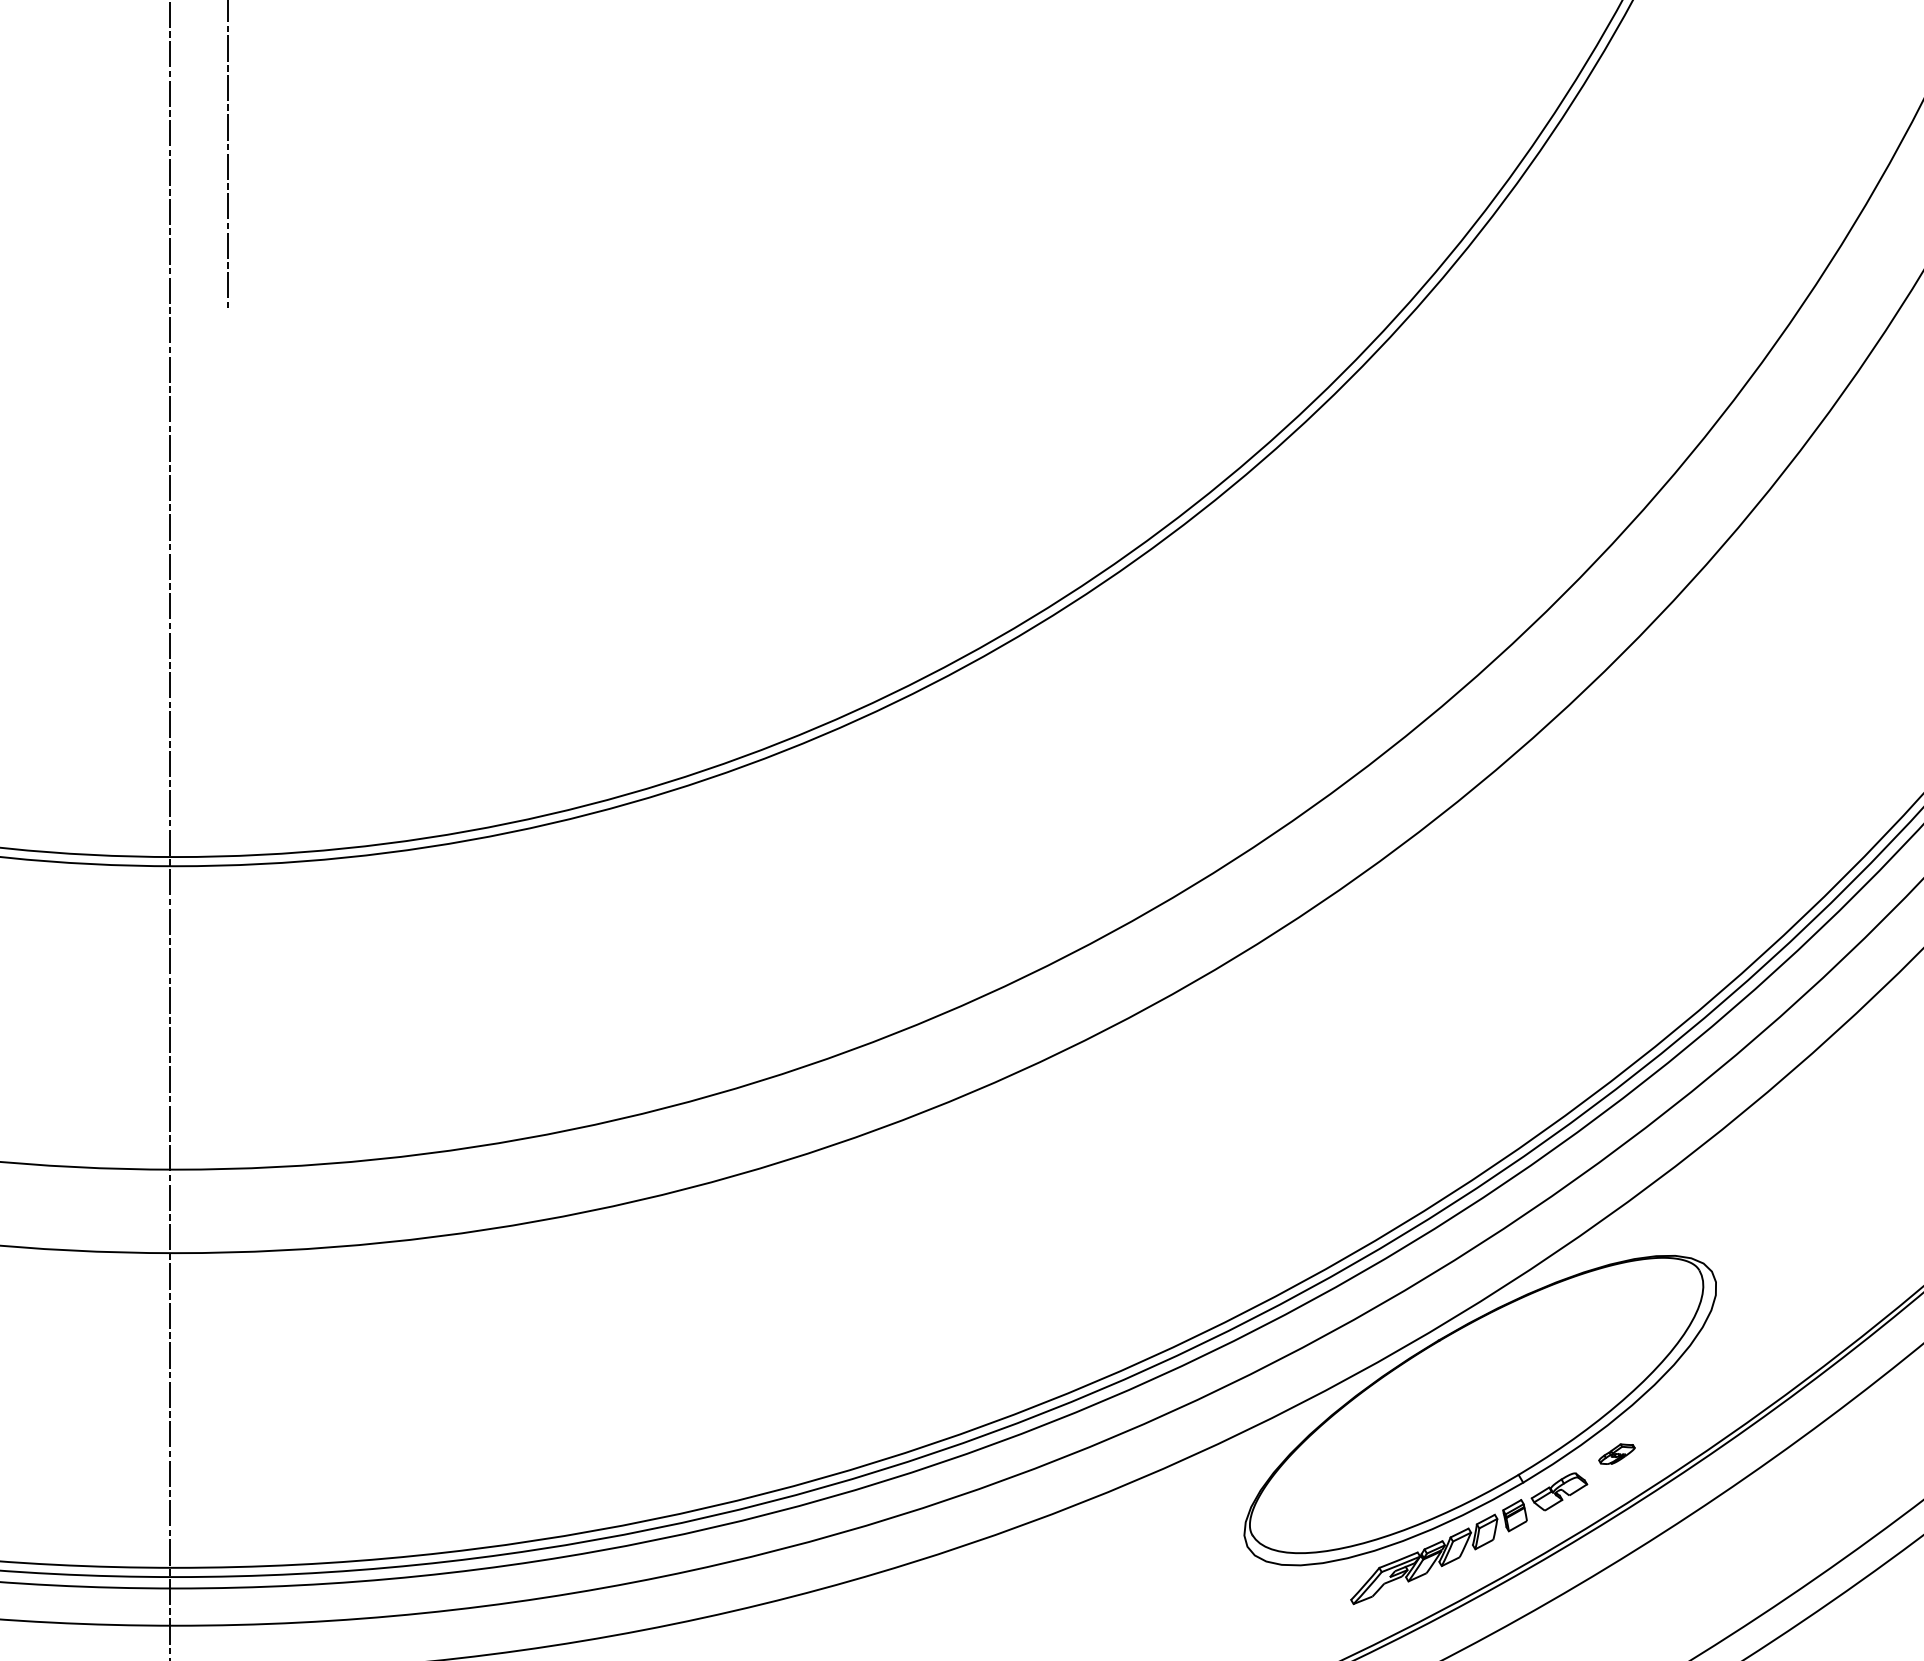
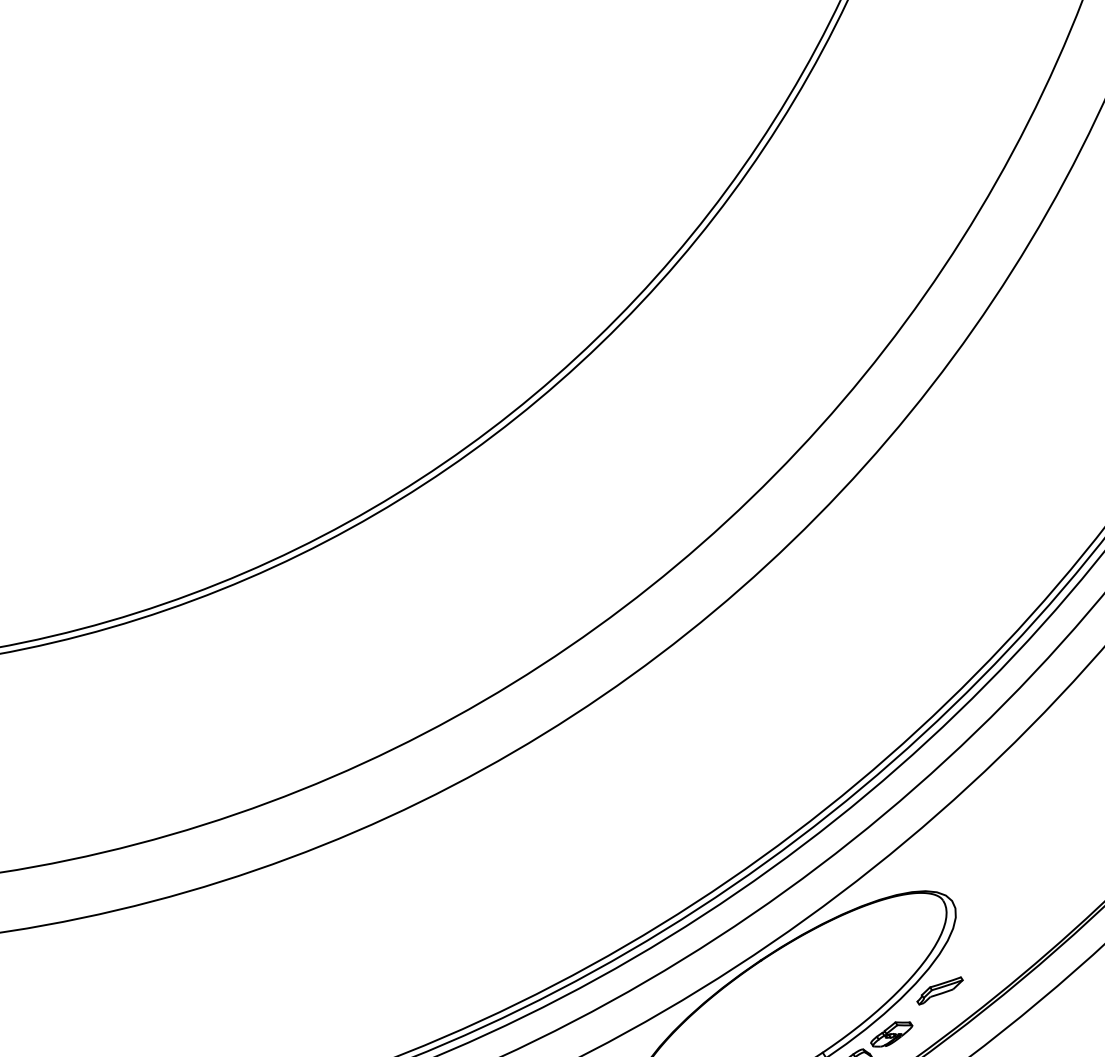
part: (1687, 1396) -> (939, 990), added
part: (1616, 1453) -> (891, 1033), size x1.67

